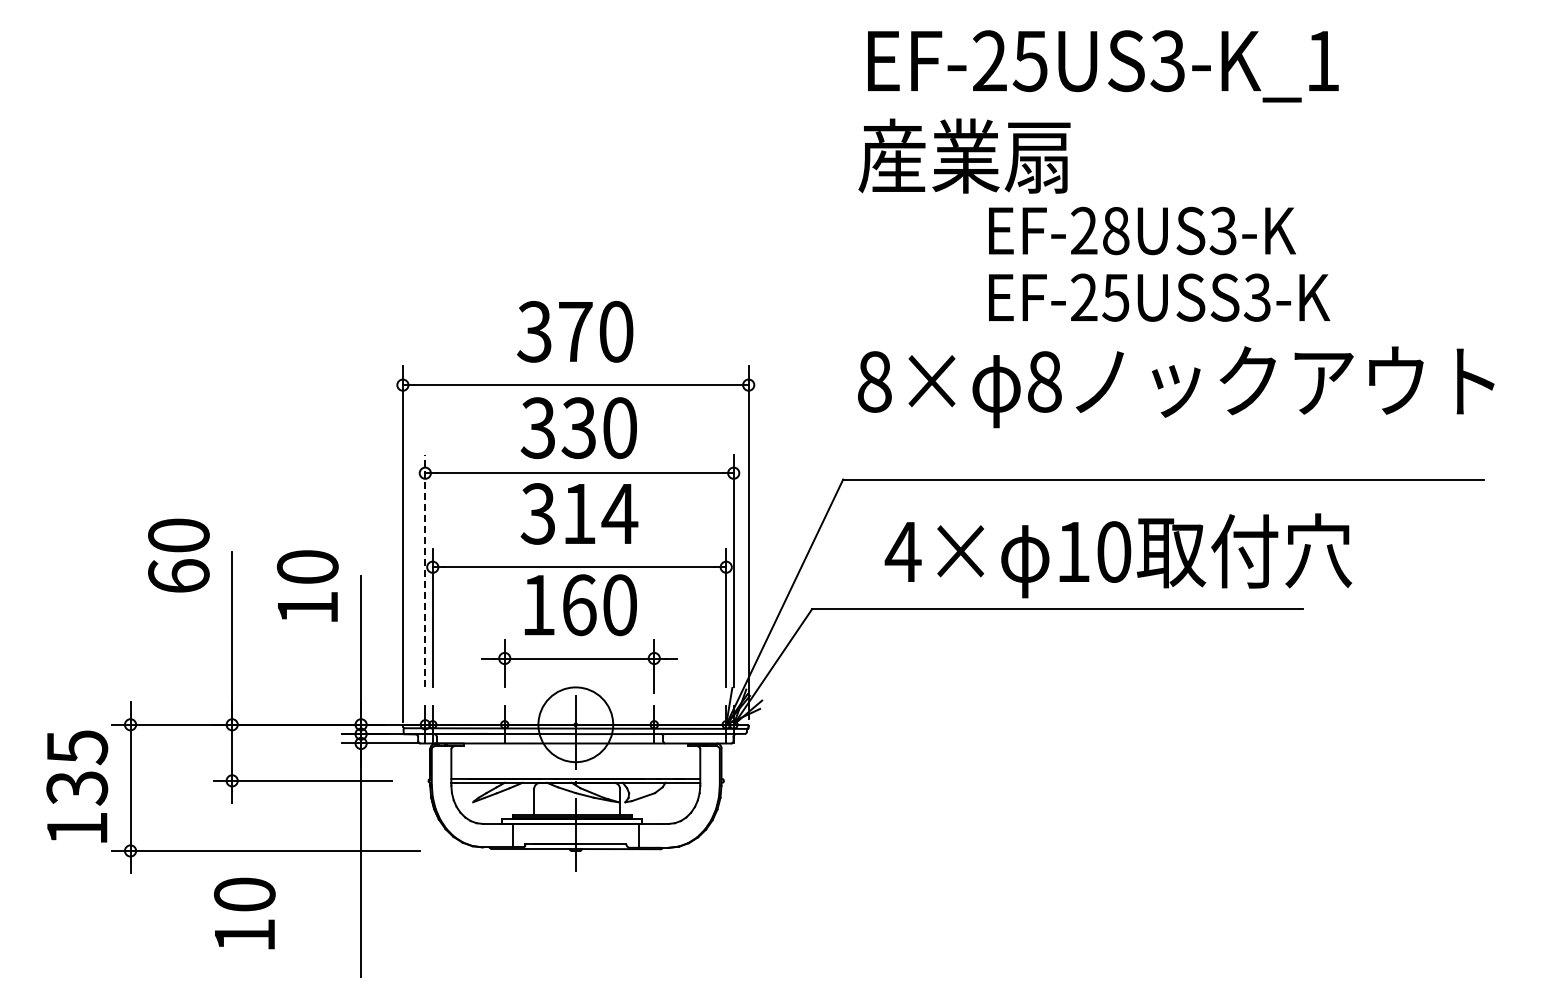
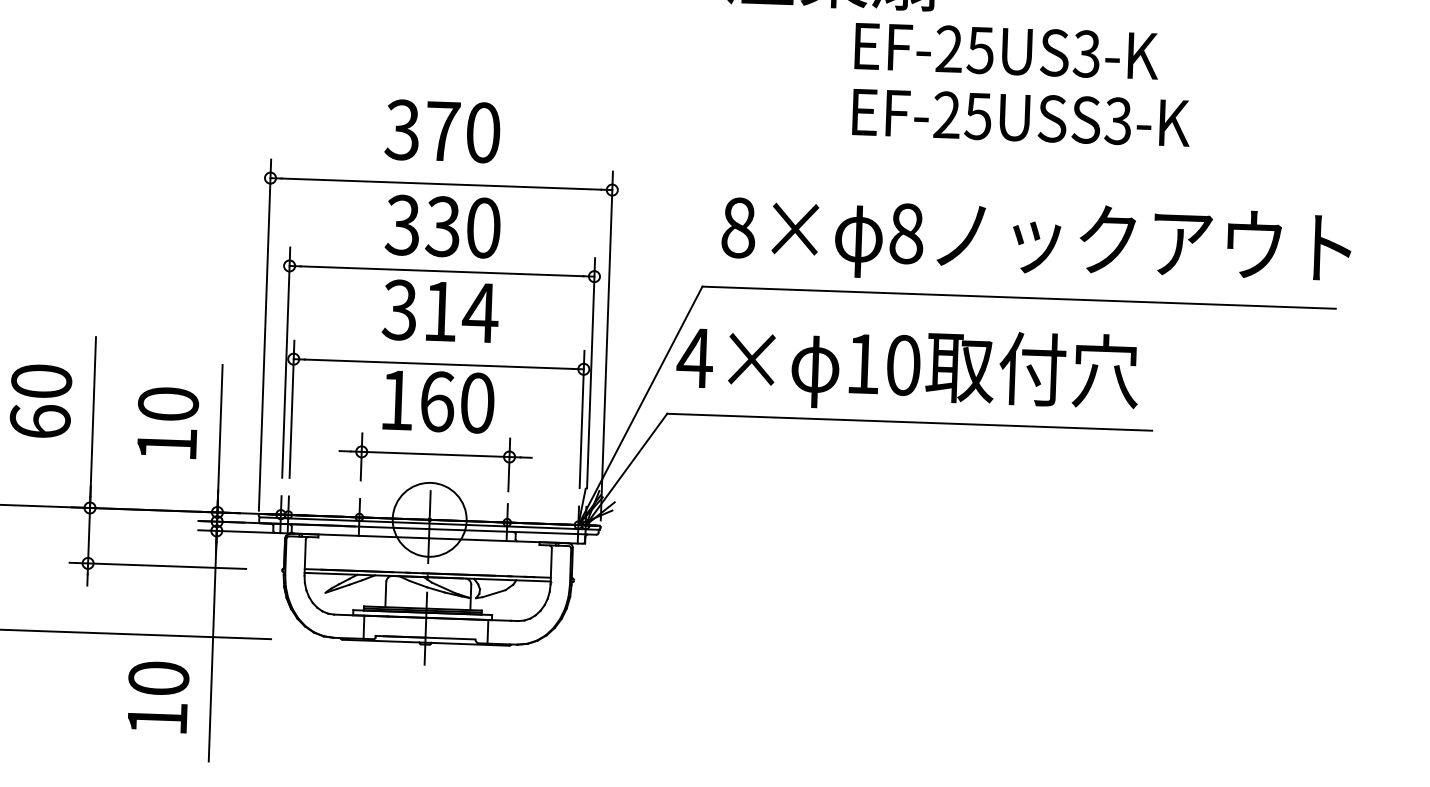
text: (1115, 231) -> (980, 50), EF-28US3-K -> EF-25US3-K
text: (1176, 387) -> (1036, 243), moved
text: (178, 555) -> (40, 401), moved
text: (1118, 555) -> (907, 368), moved
line: (425, 570) -> (286, 362), dashed -> solid
text: (307, 585) -> (167, 422), moved
text: (244, 913) -> (157, 697), moved

